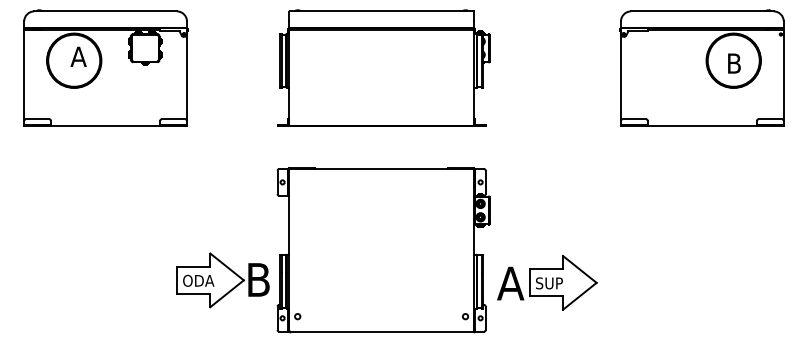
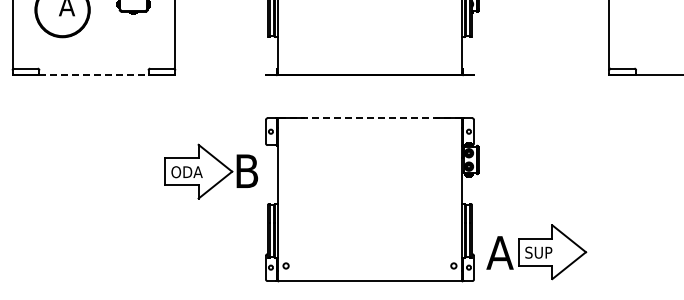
line: (105, 125) -> (93, 74), solid -> dashed
line: (381, 168) -> (369, 117), solid -> dashed
part: (222, 280) -> (210, 171), moved
part: (547, 282) -> (536, 251), moved

